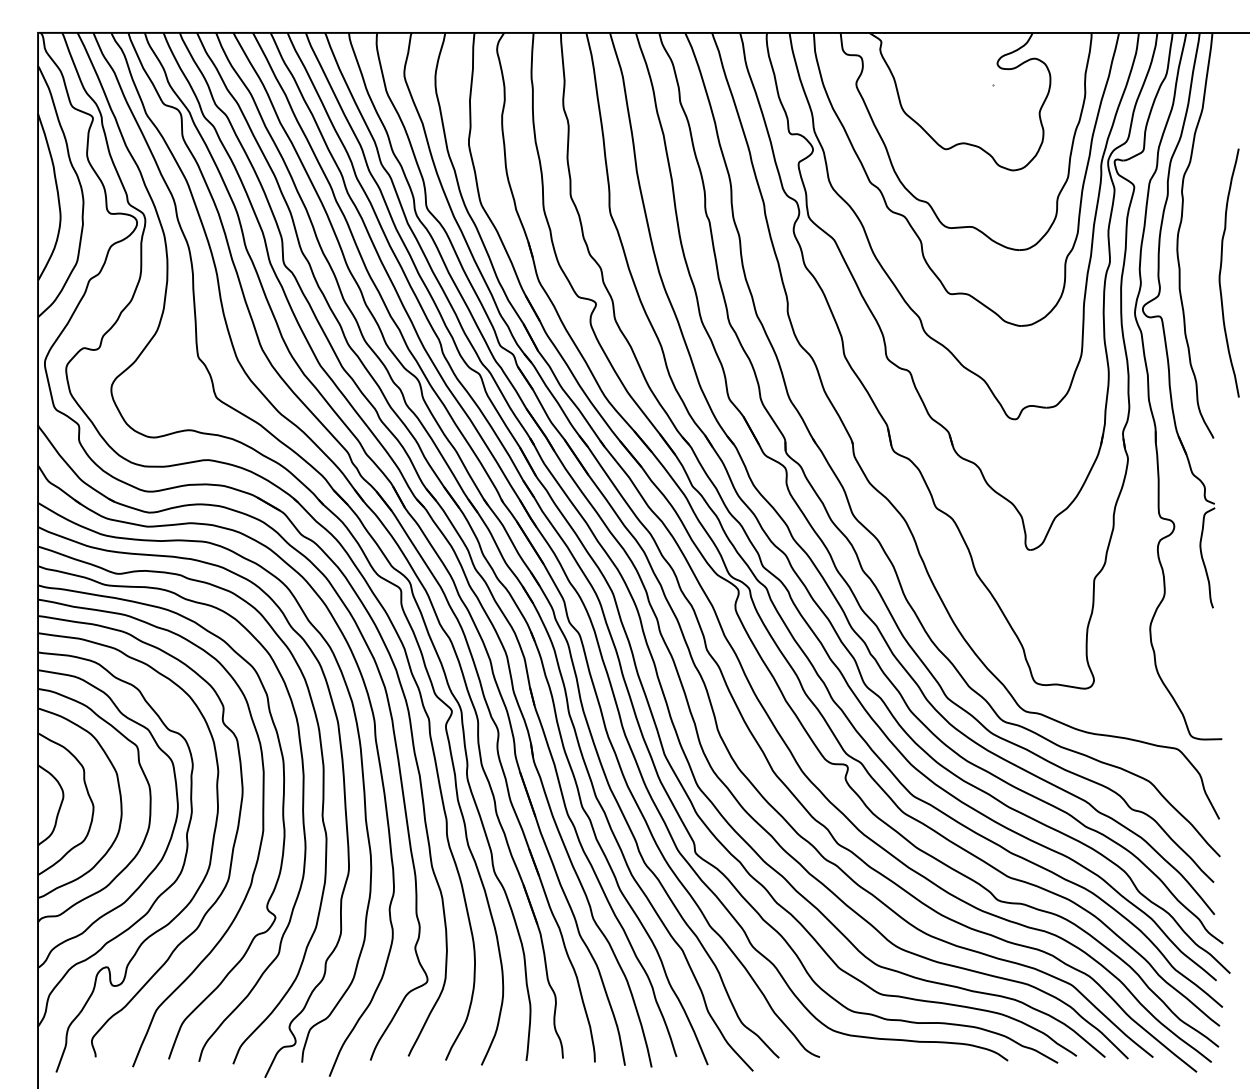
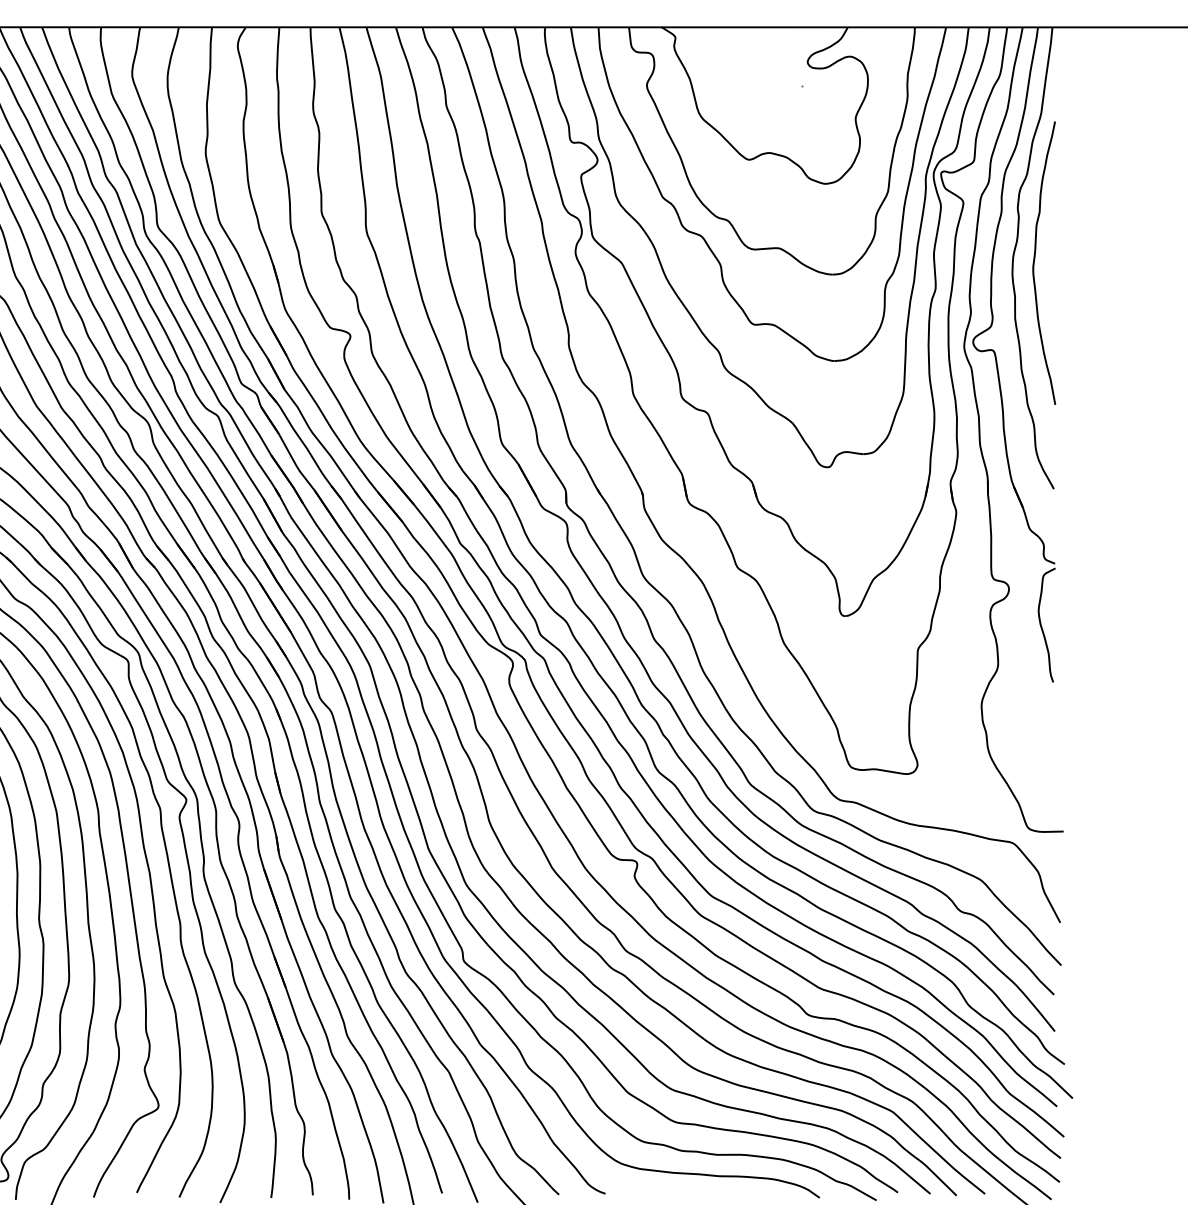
curve: (1221, 271) -> (1035, 261), moved

